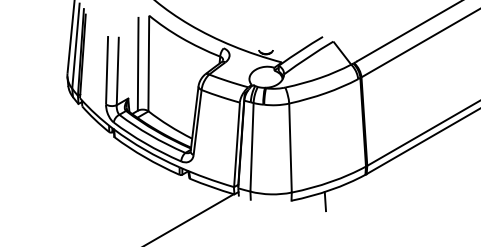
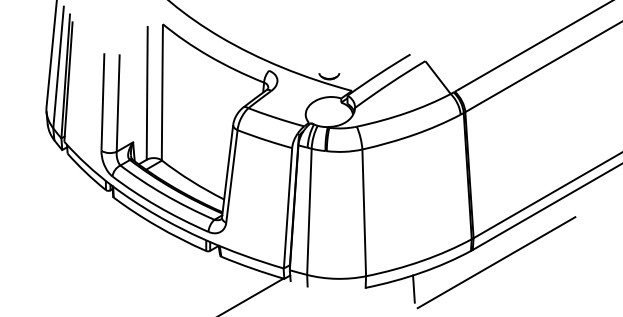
line: (383, 182) -> (496, 261), added

